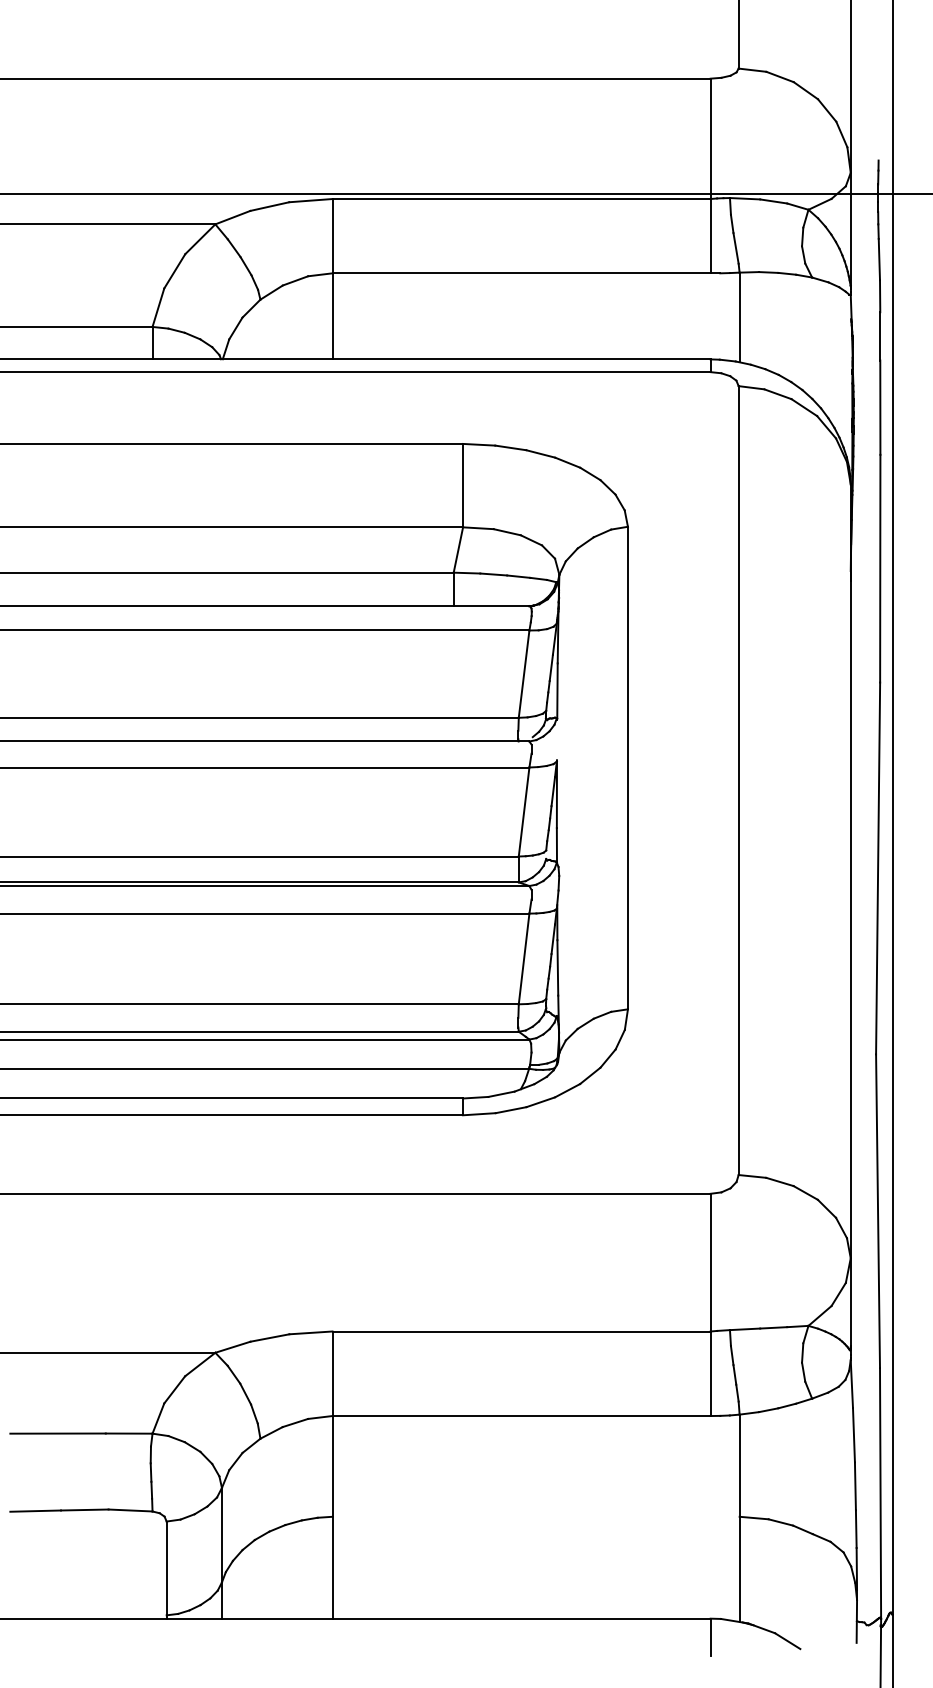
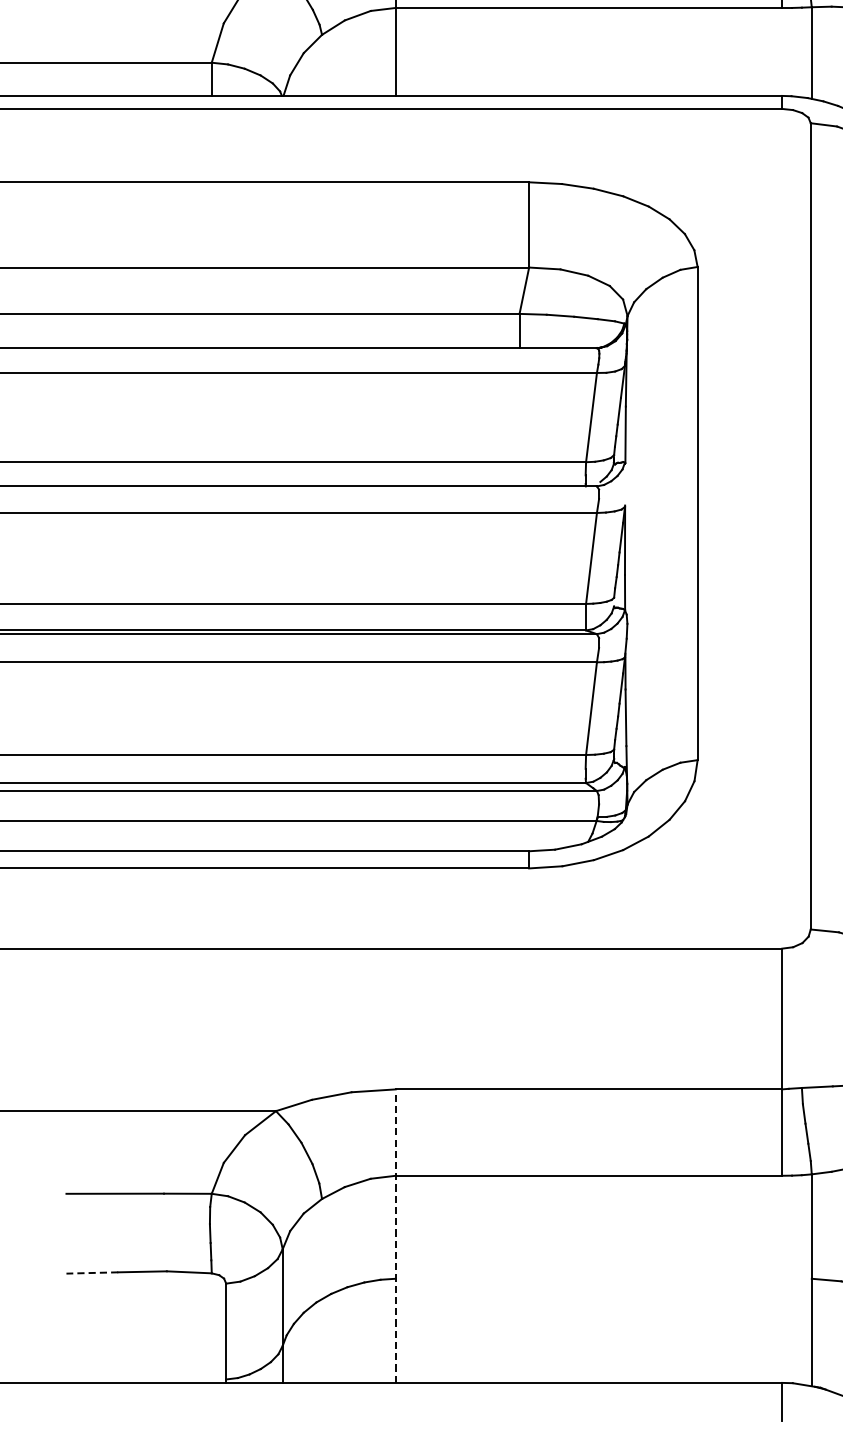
line: (332, 1475) -> (395, 1236), solid -> dashed
line: (35, 1511) -> (92, 1273), solid -> dashed

